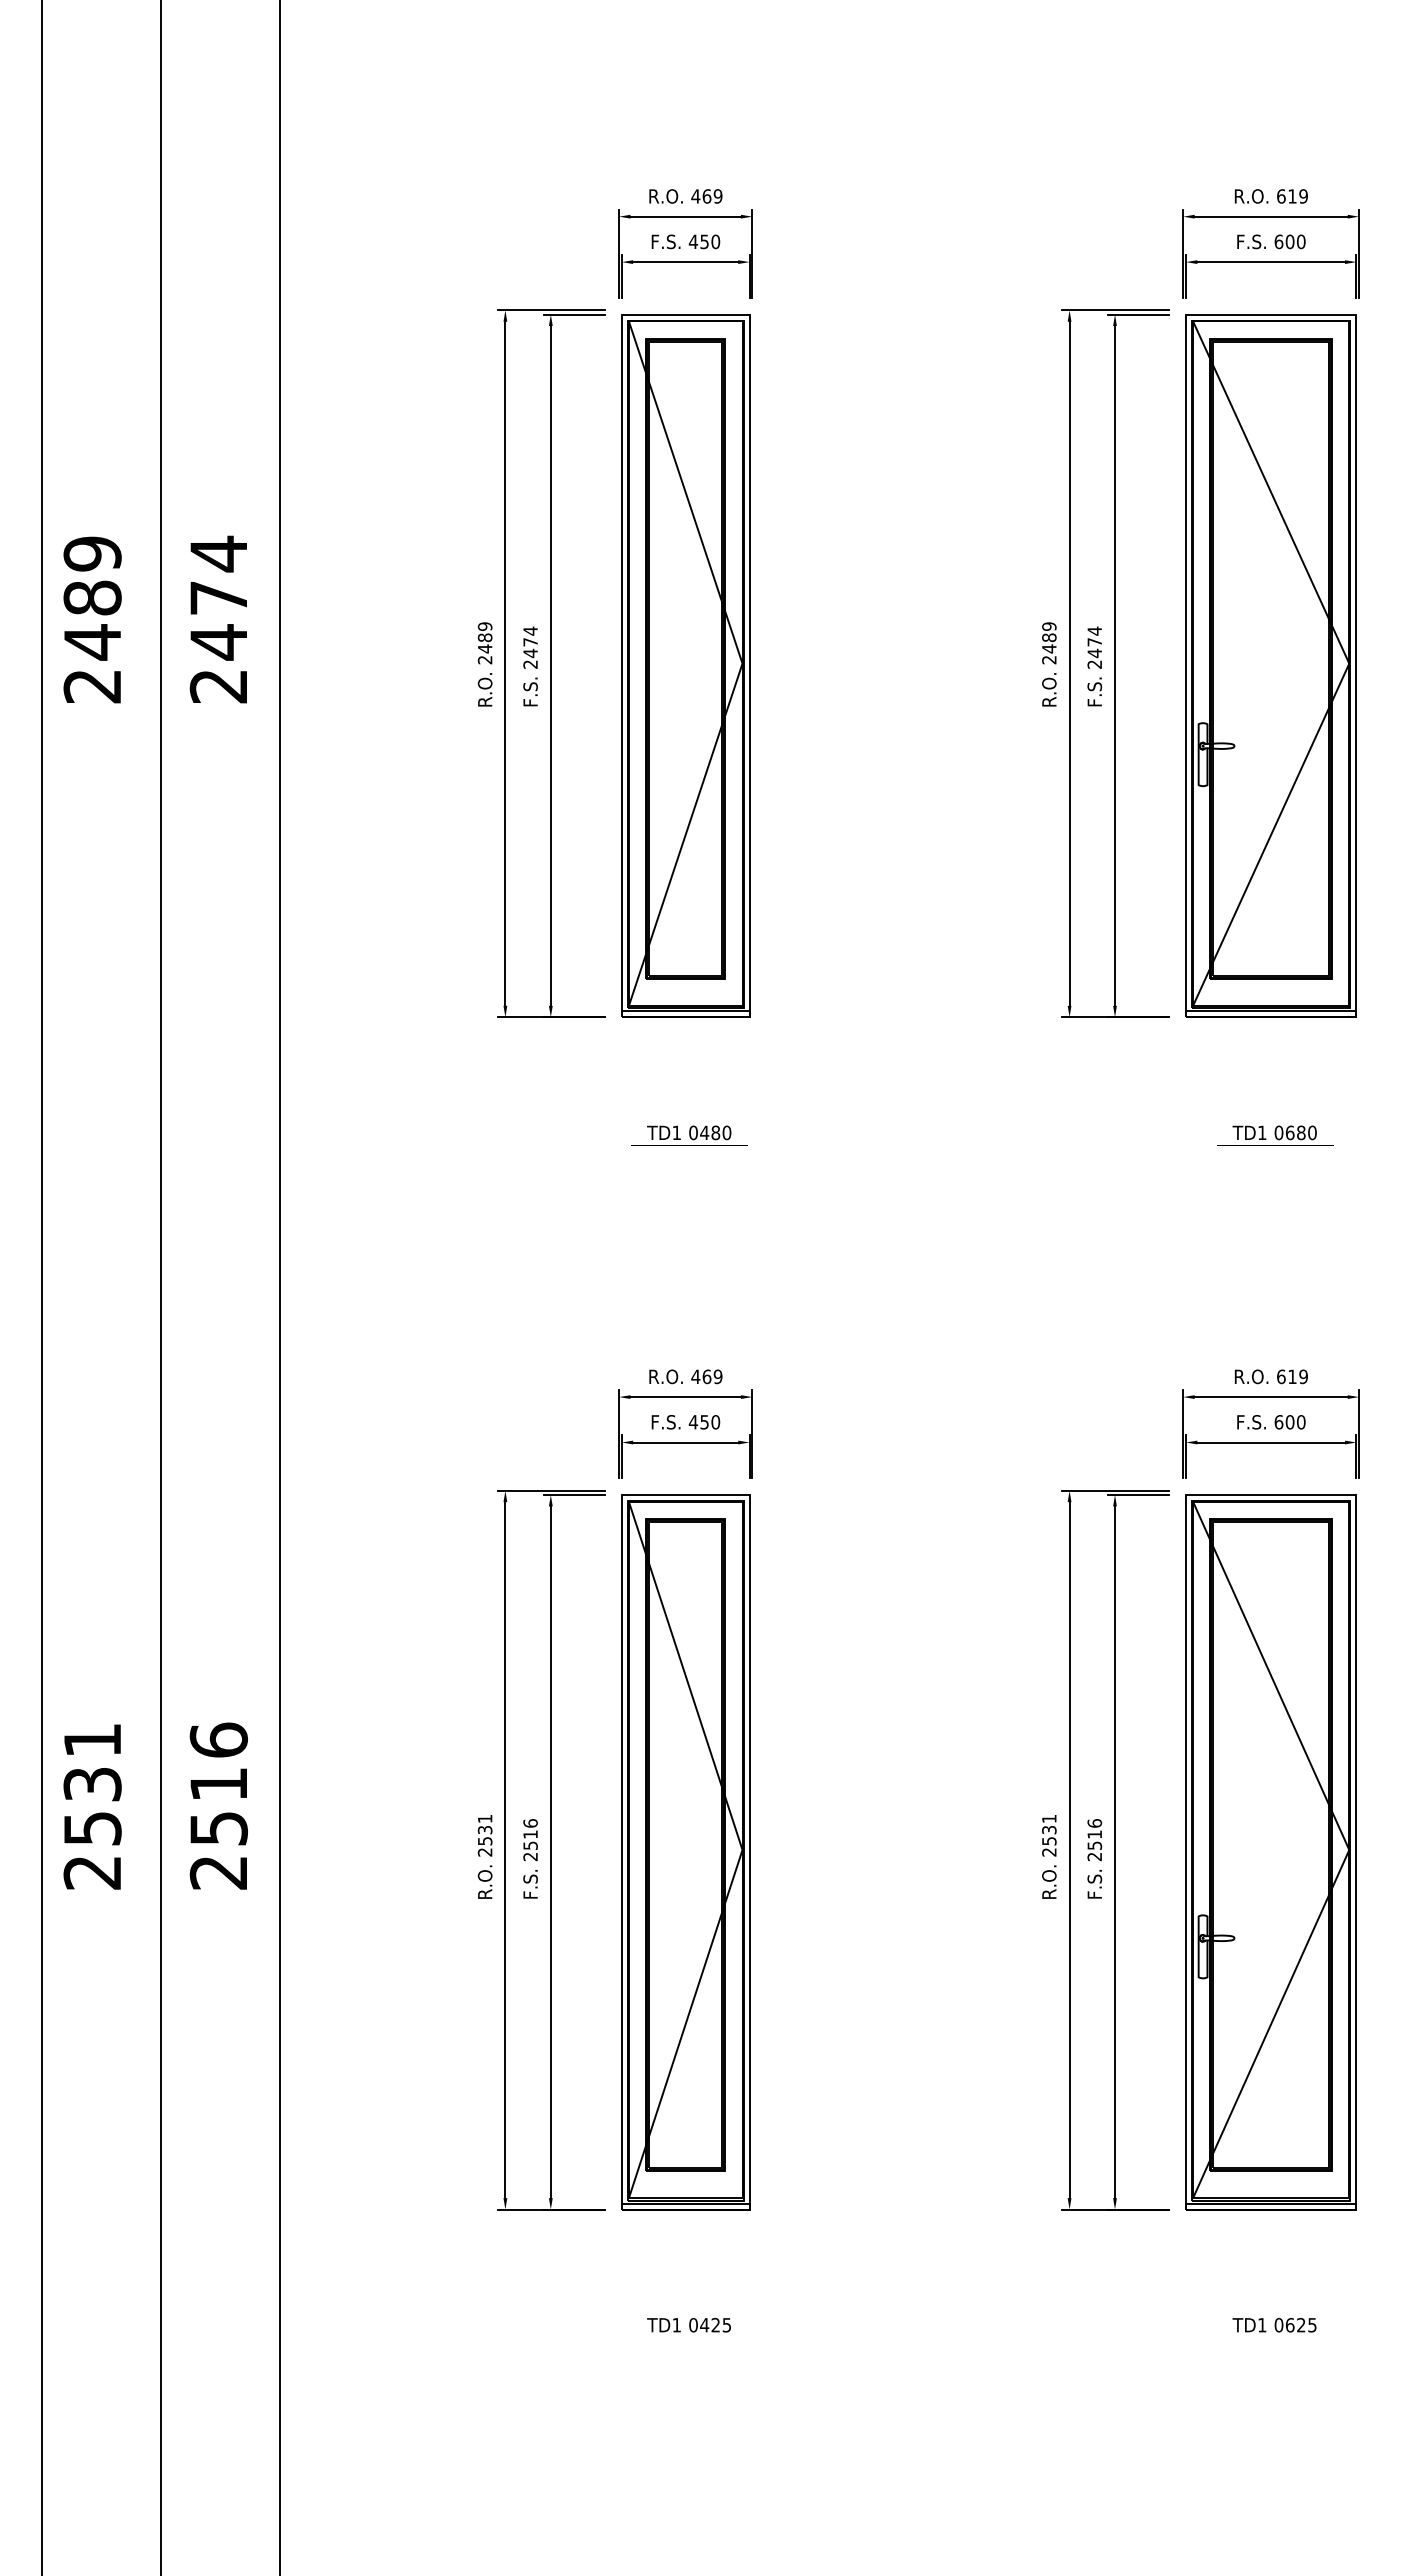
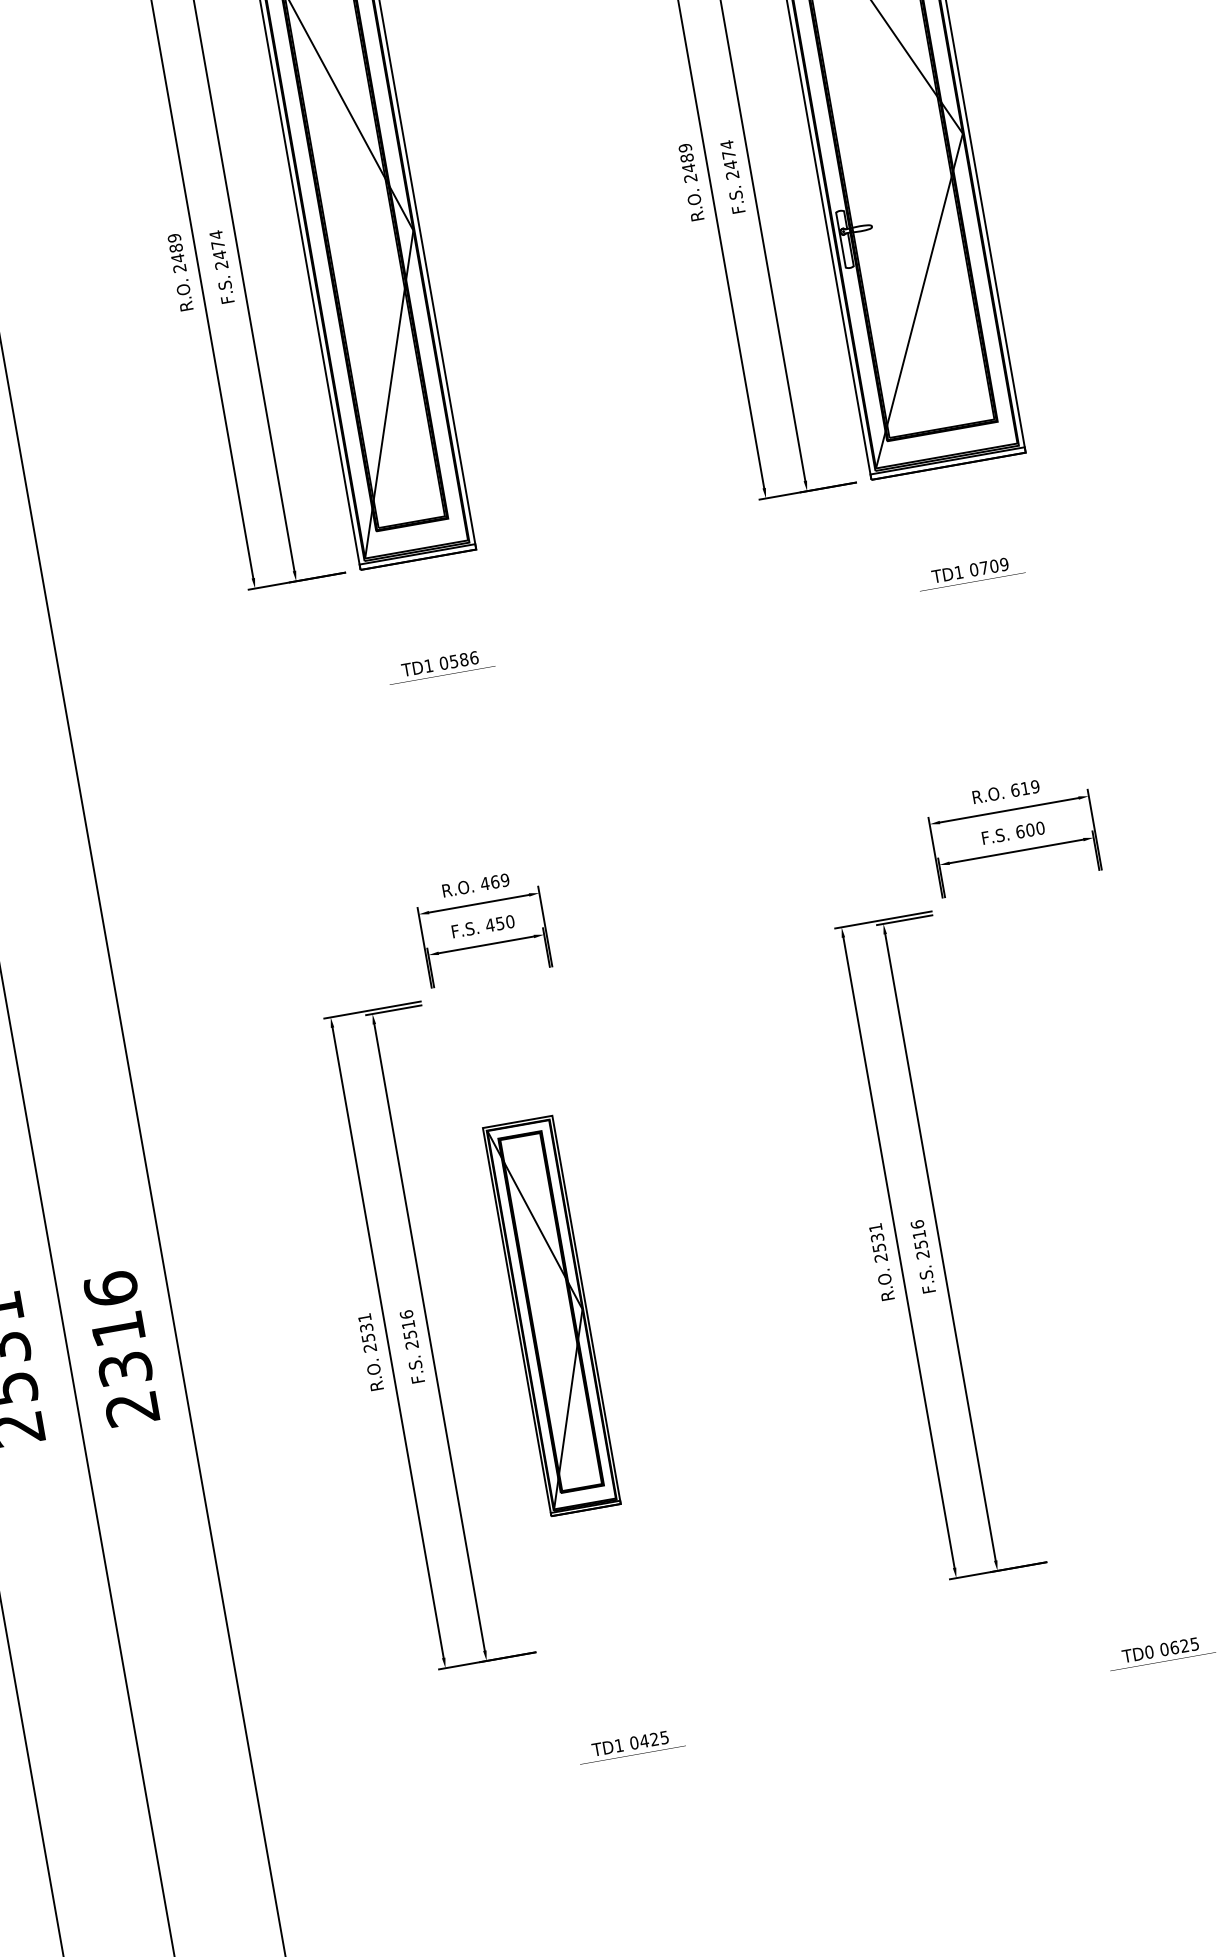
text: (715, 1132) -> (463, 659), 0480 -> 0586
text: (1300, 1132) -> (993, 566), 0680 -> 0709
text: (218, 1828) -> (124, 1369), 2516 -> 2316
part: (685, 1852) -> (551, 1316), size x0.6
part: (1270, 1852) -> (1081, 1222), removed
text: (1262, 2325) -> (1149, 1652), TD1 -> TD0

